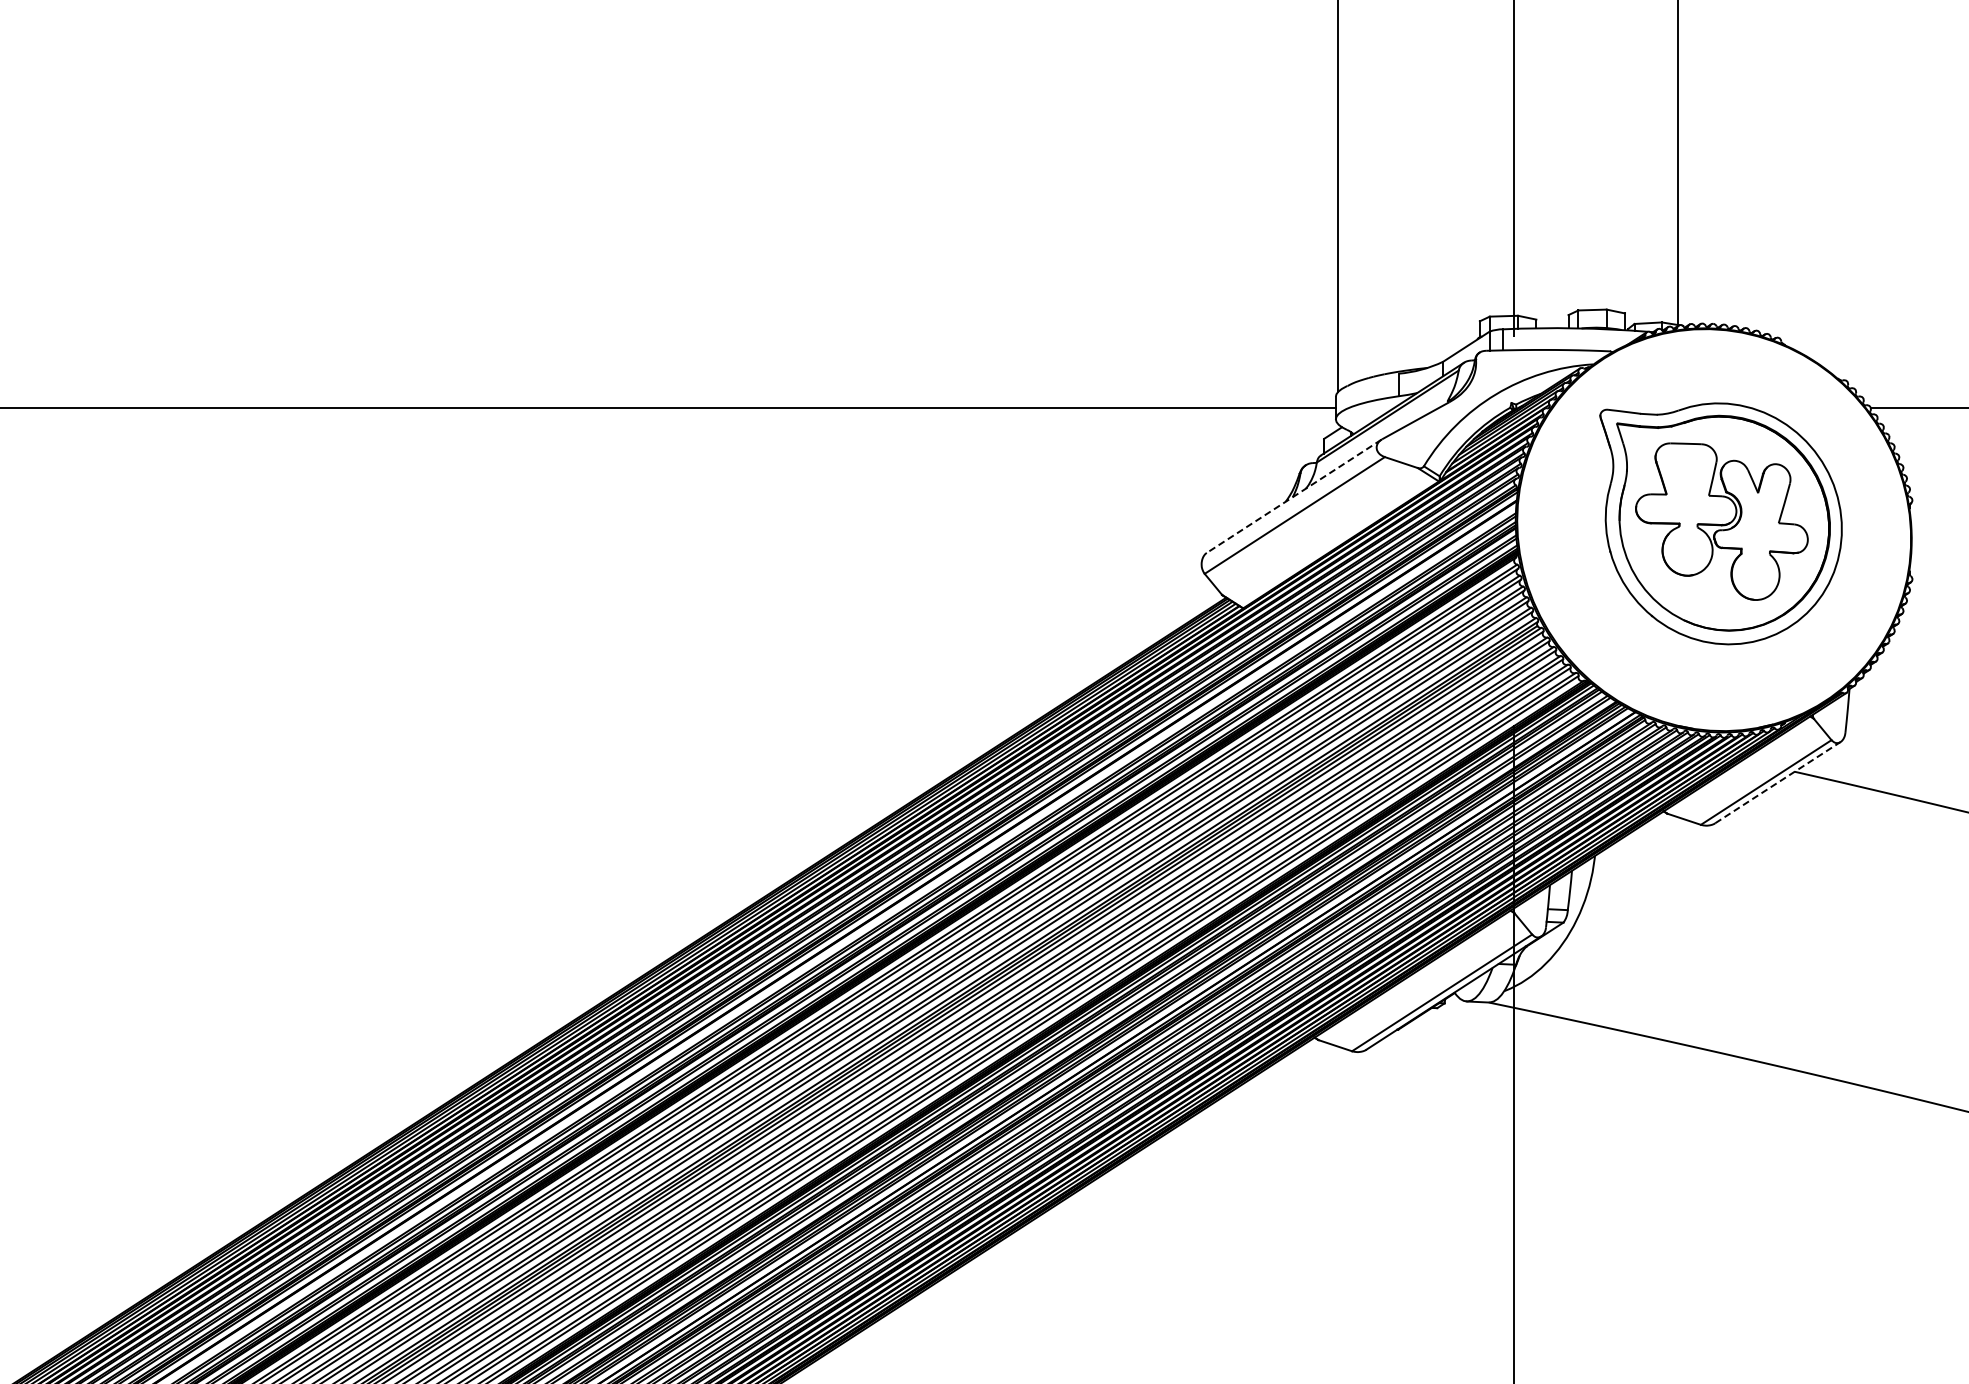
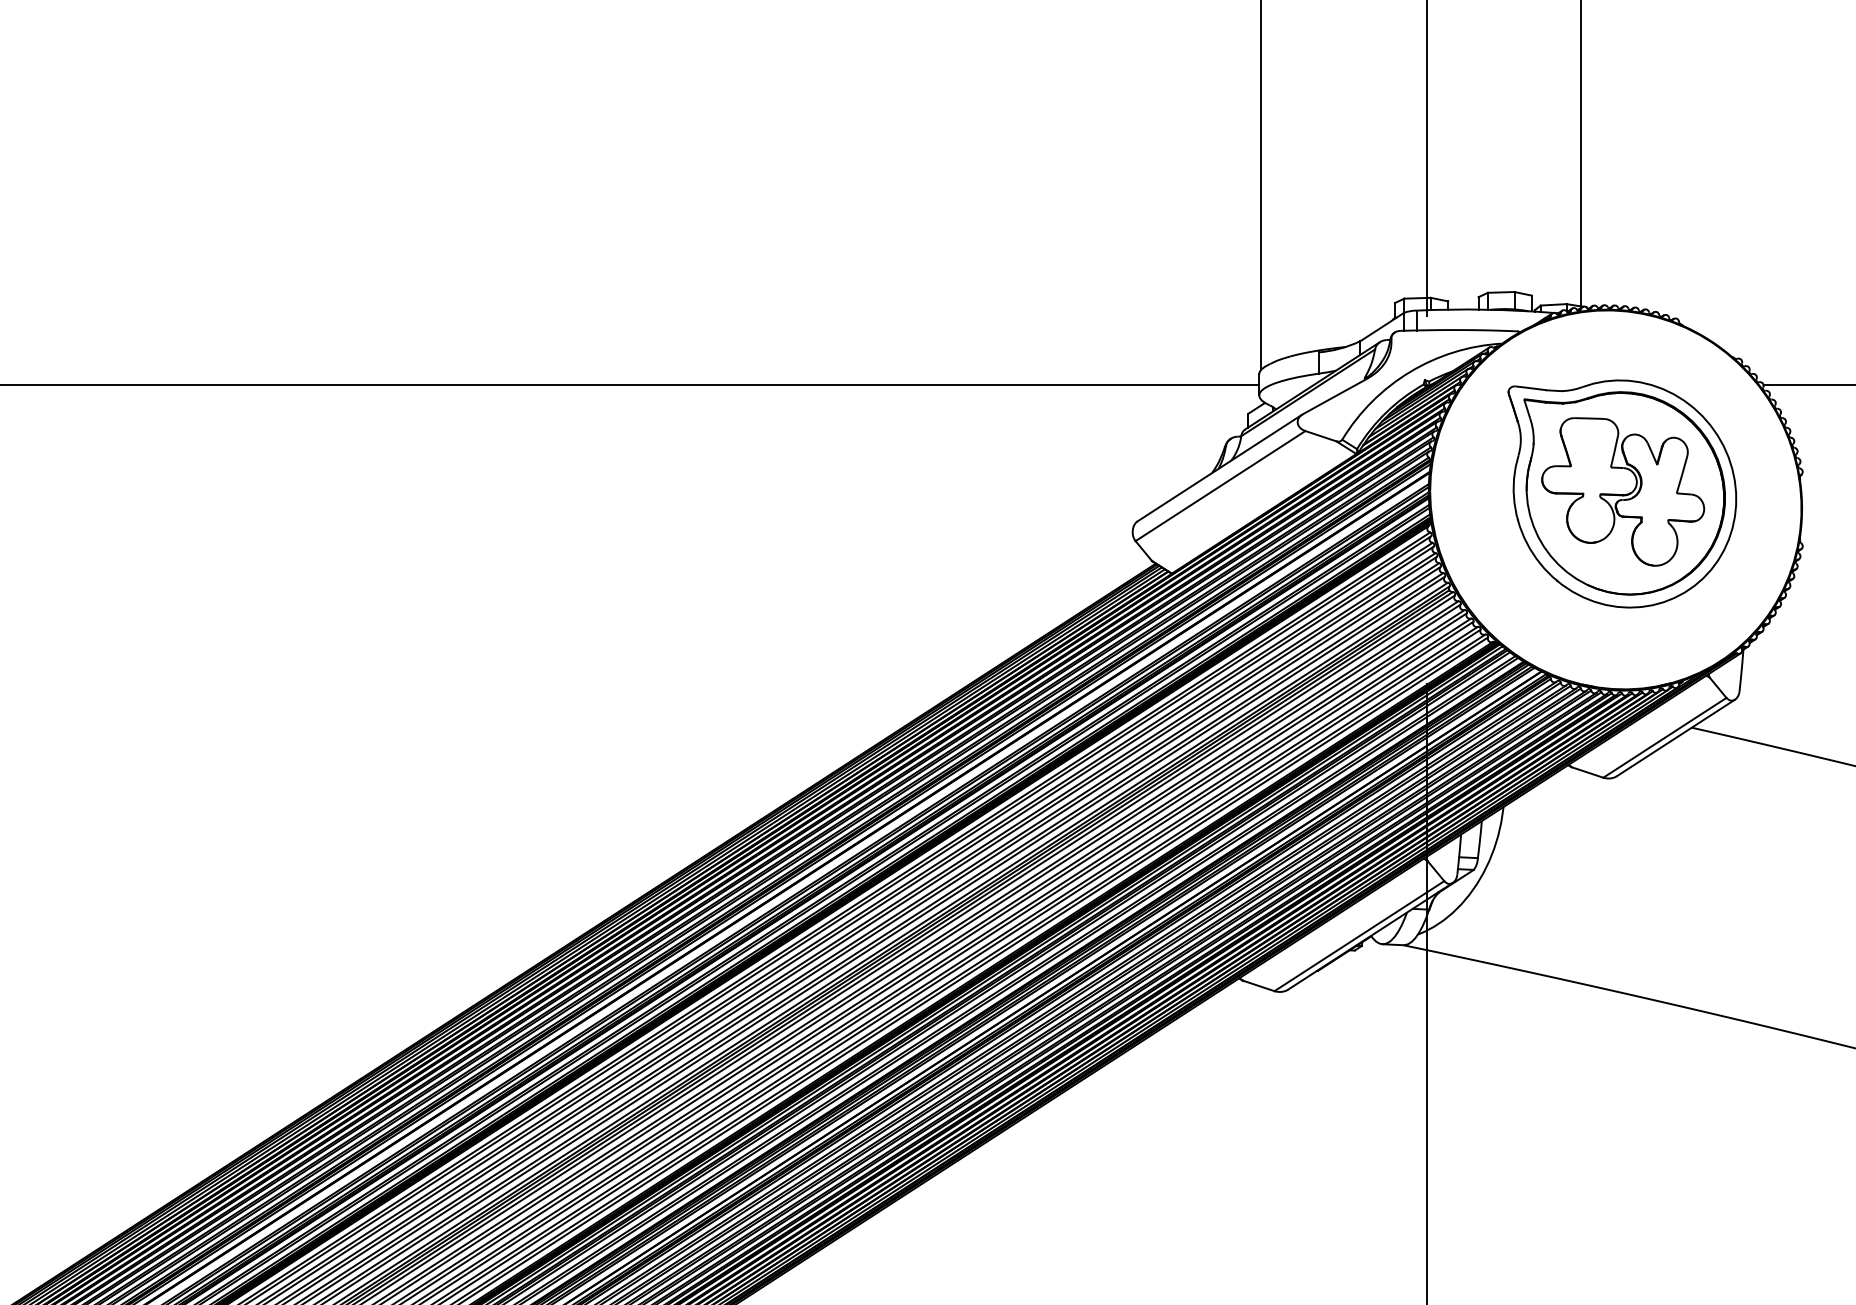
line: (1293, 496) -> (1219, 468), dashed -> solid
line: (1777, 782) -> (1675, 737), dashed -> solid

